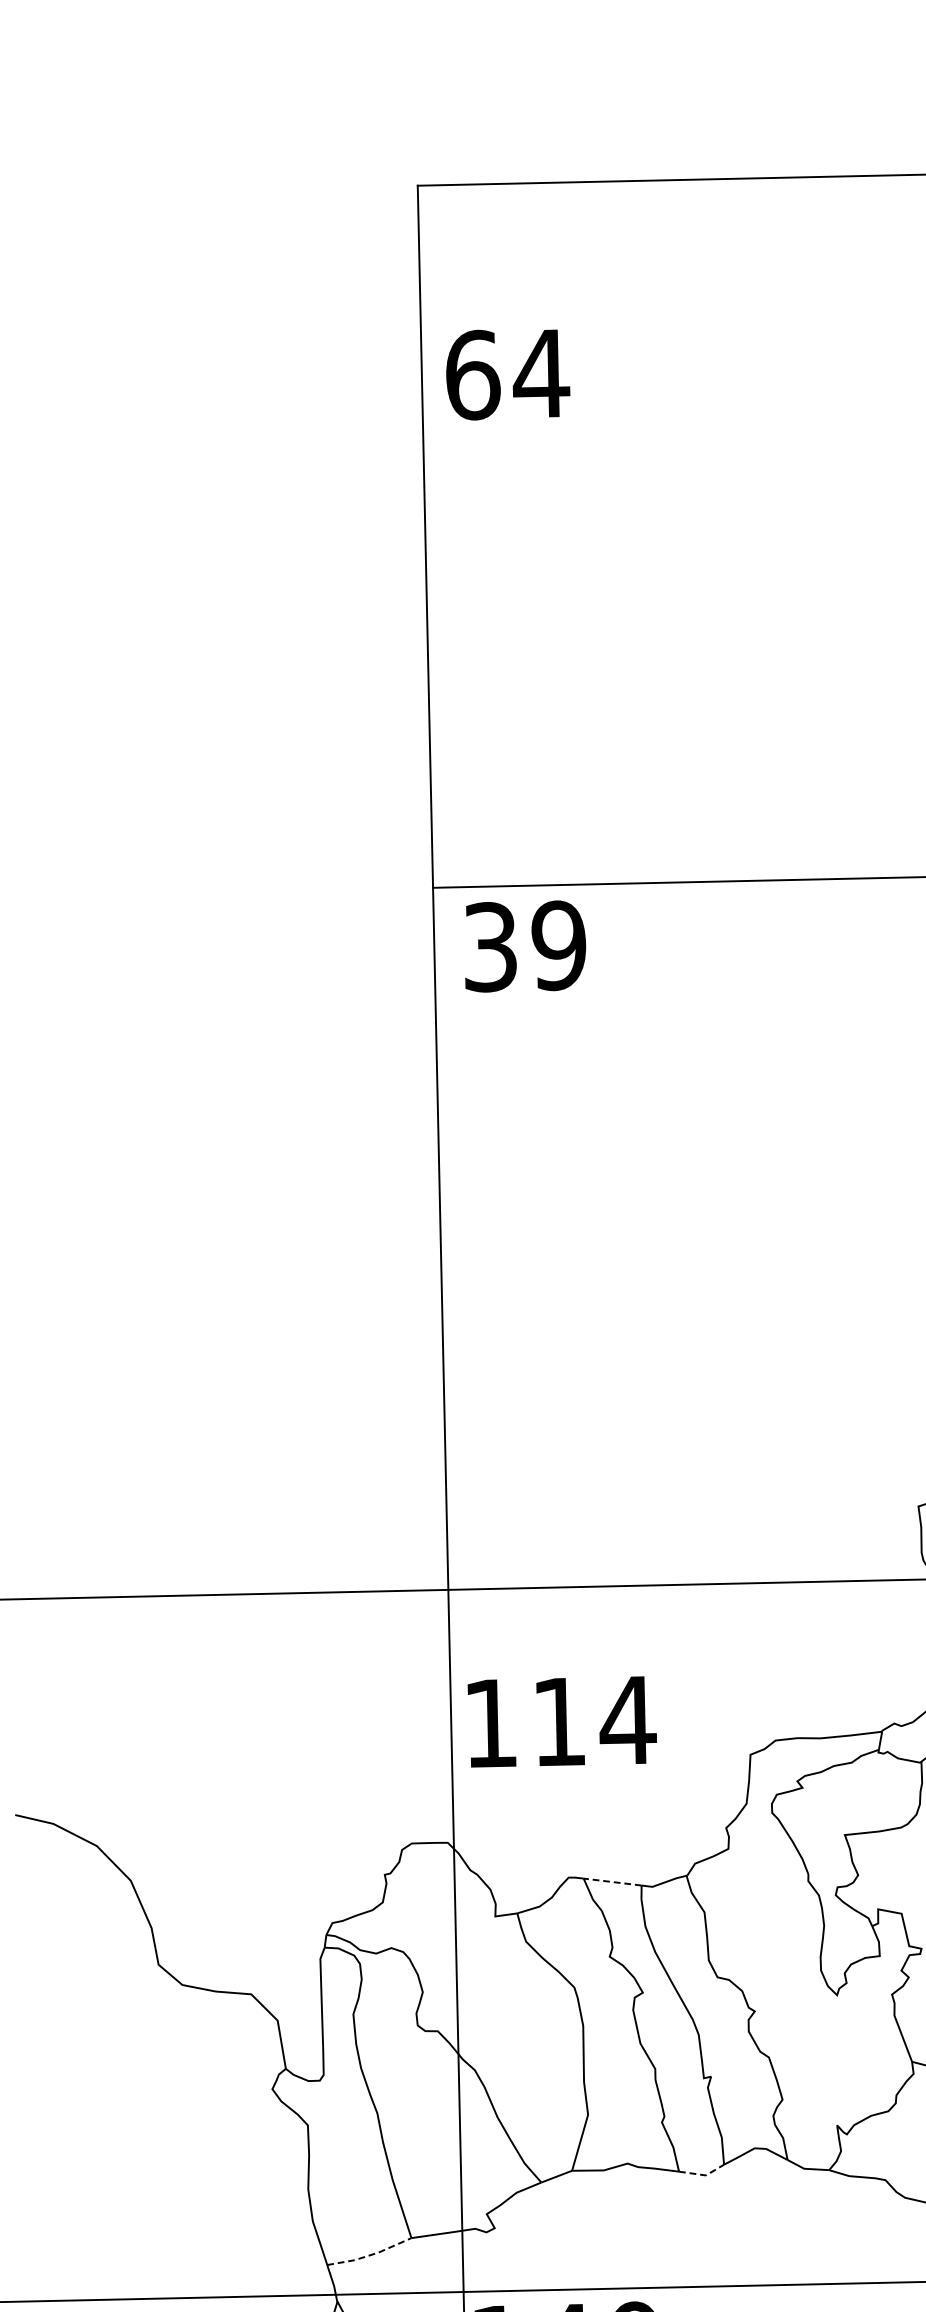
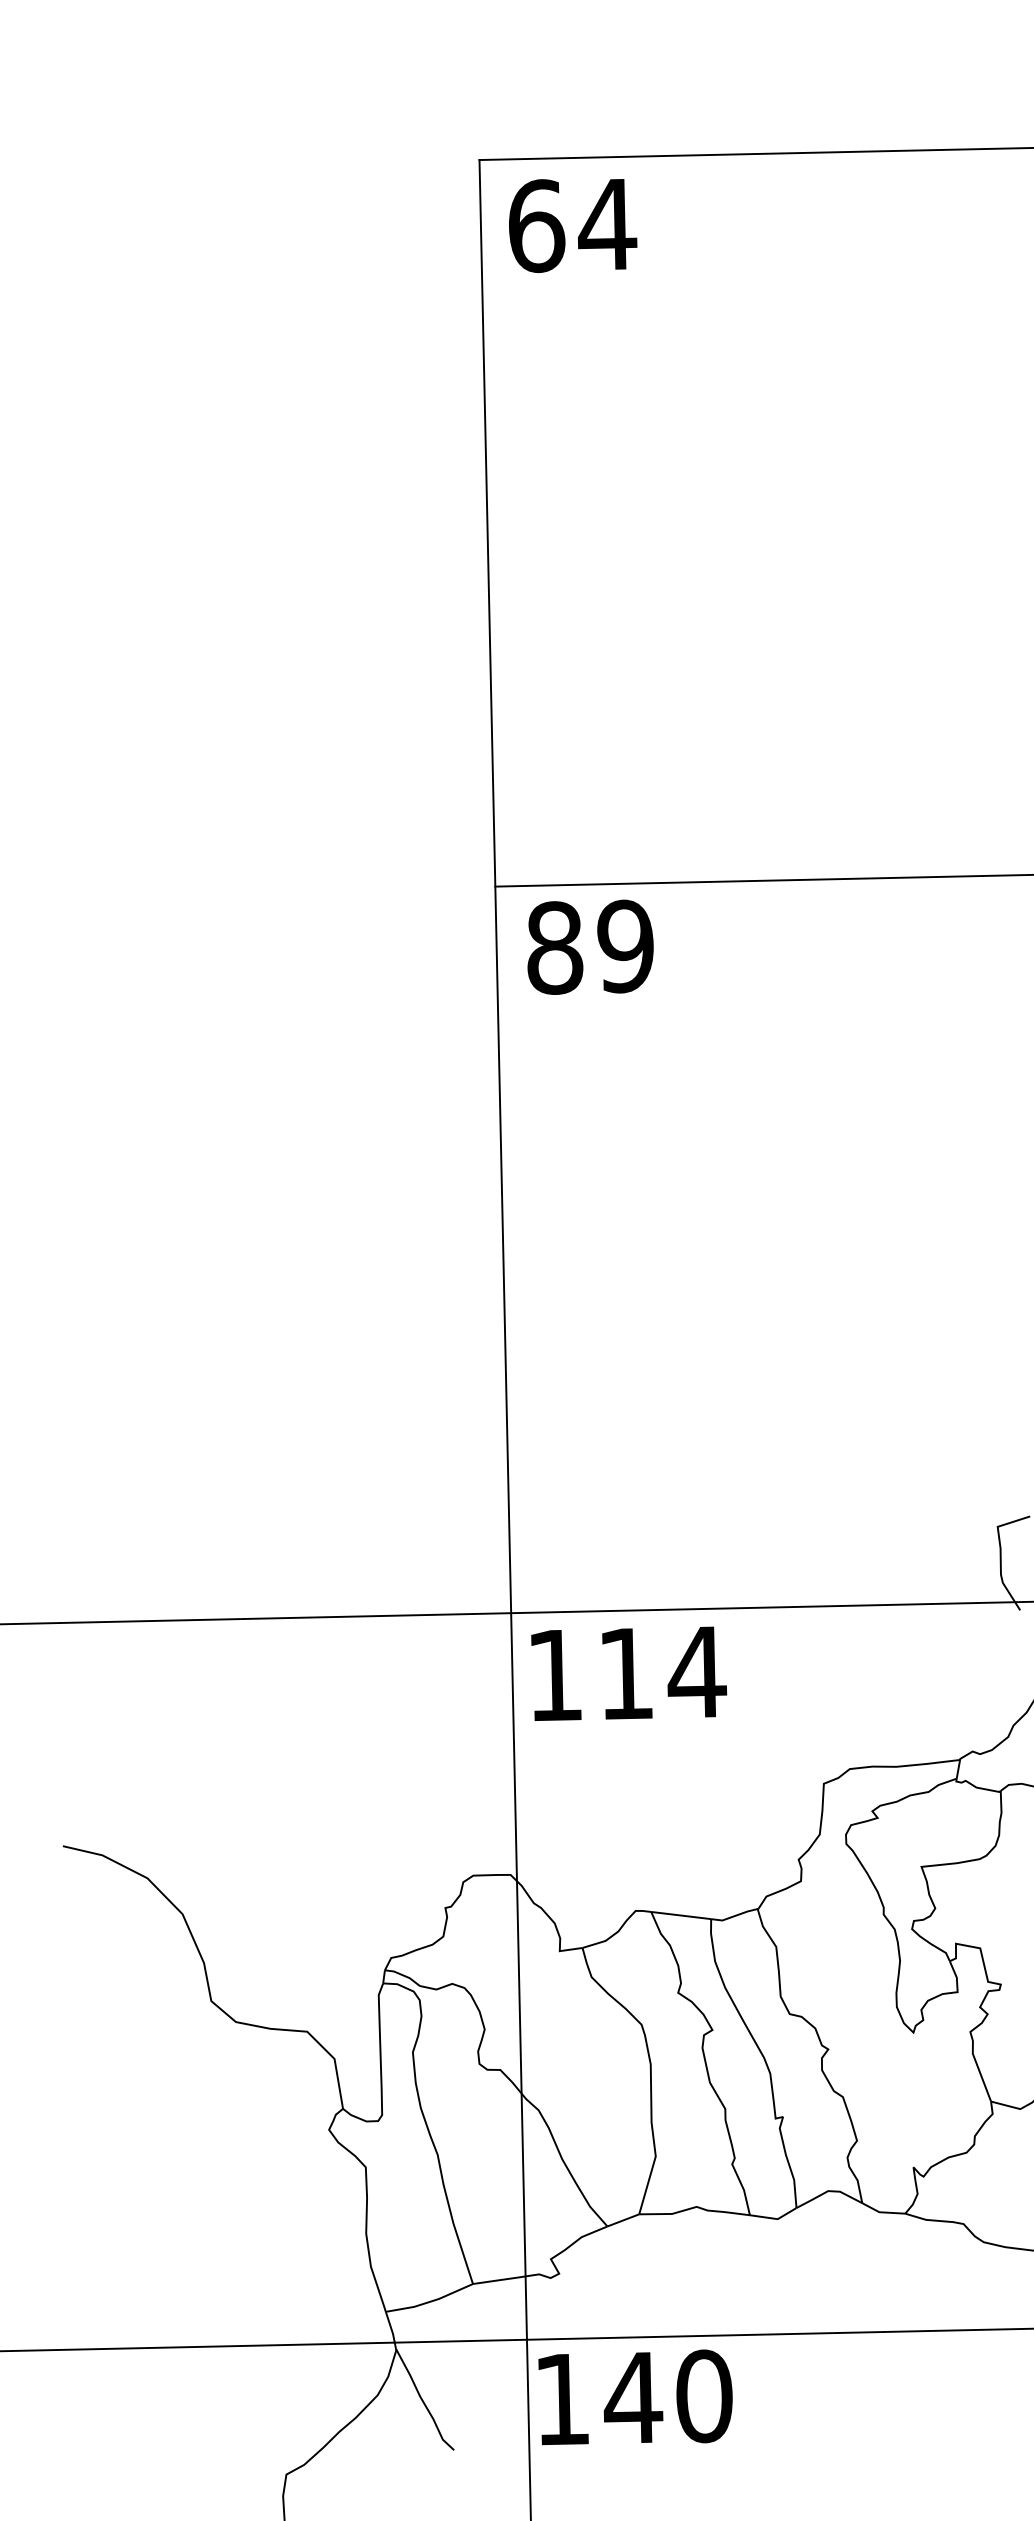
text: (508, 374) -> (573, 225), moved
text: (491, 947) -> (555, 948), 39 -> 89
text: (562, 1721) -> (629, 1673), moved
line: (611, 1882) -> (680, 1915), dashed -> solid
line: (702, 2174) -> (774, 2218), dashed -> solid
line: (371, 2255) -> (431, 2301), dashed -> solid

